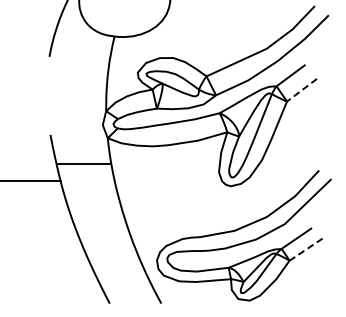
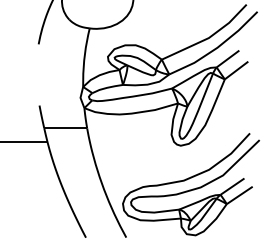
line: (302, 90) -> (236, 70), dashed -> solid
line: (306, 249) -> (240, 195), dashed -> solid

